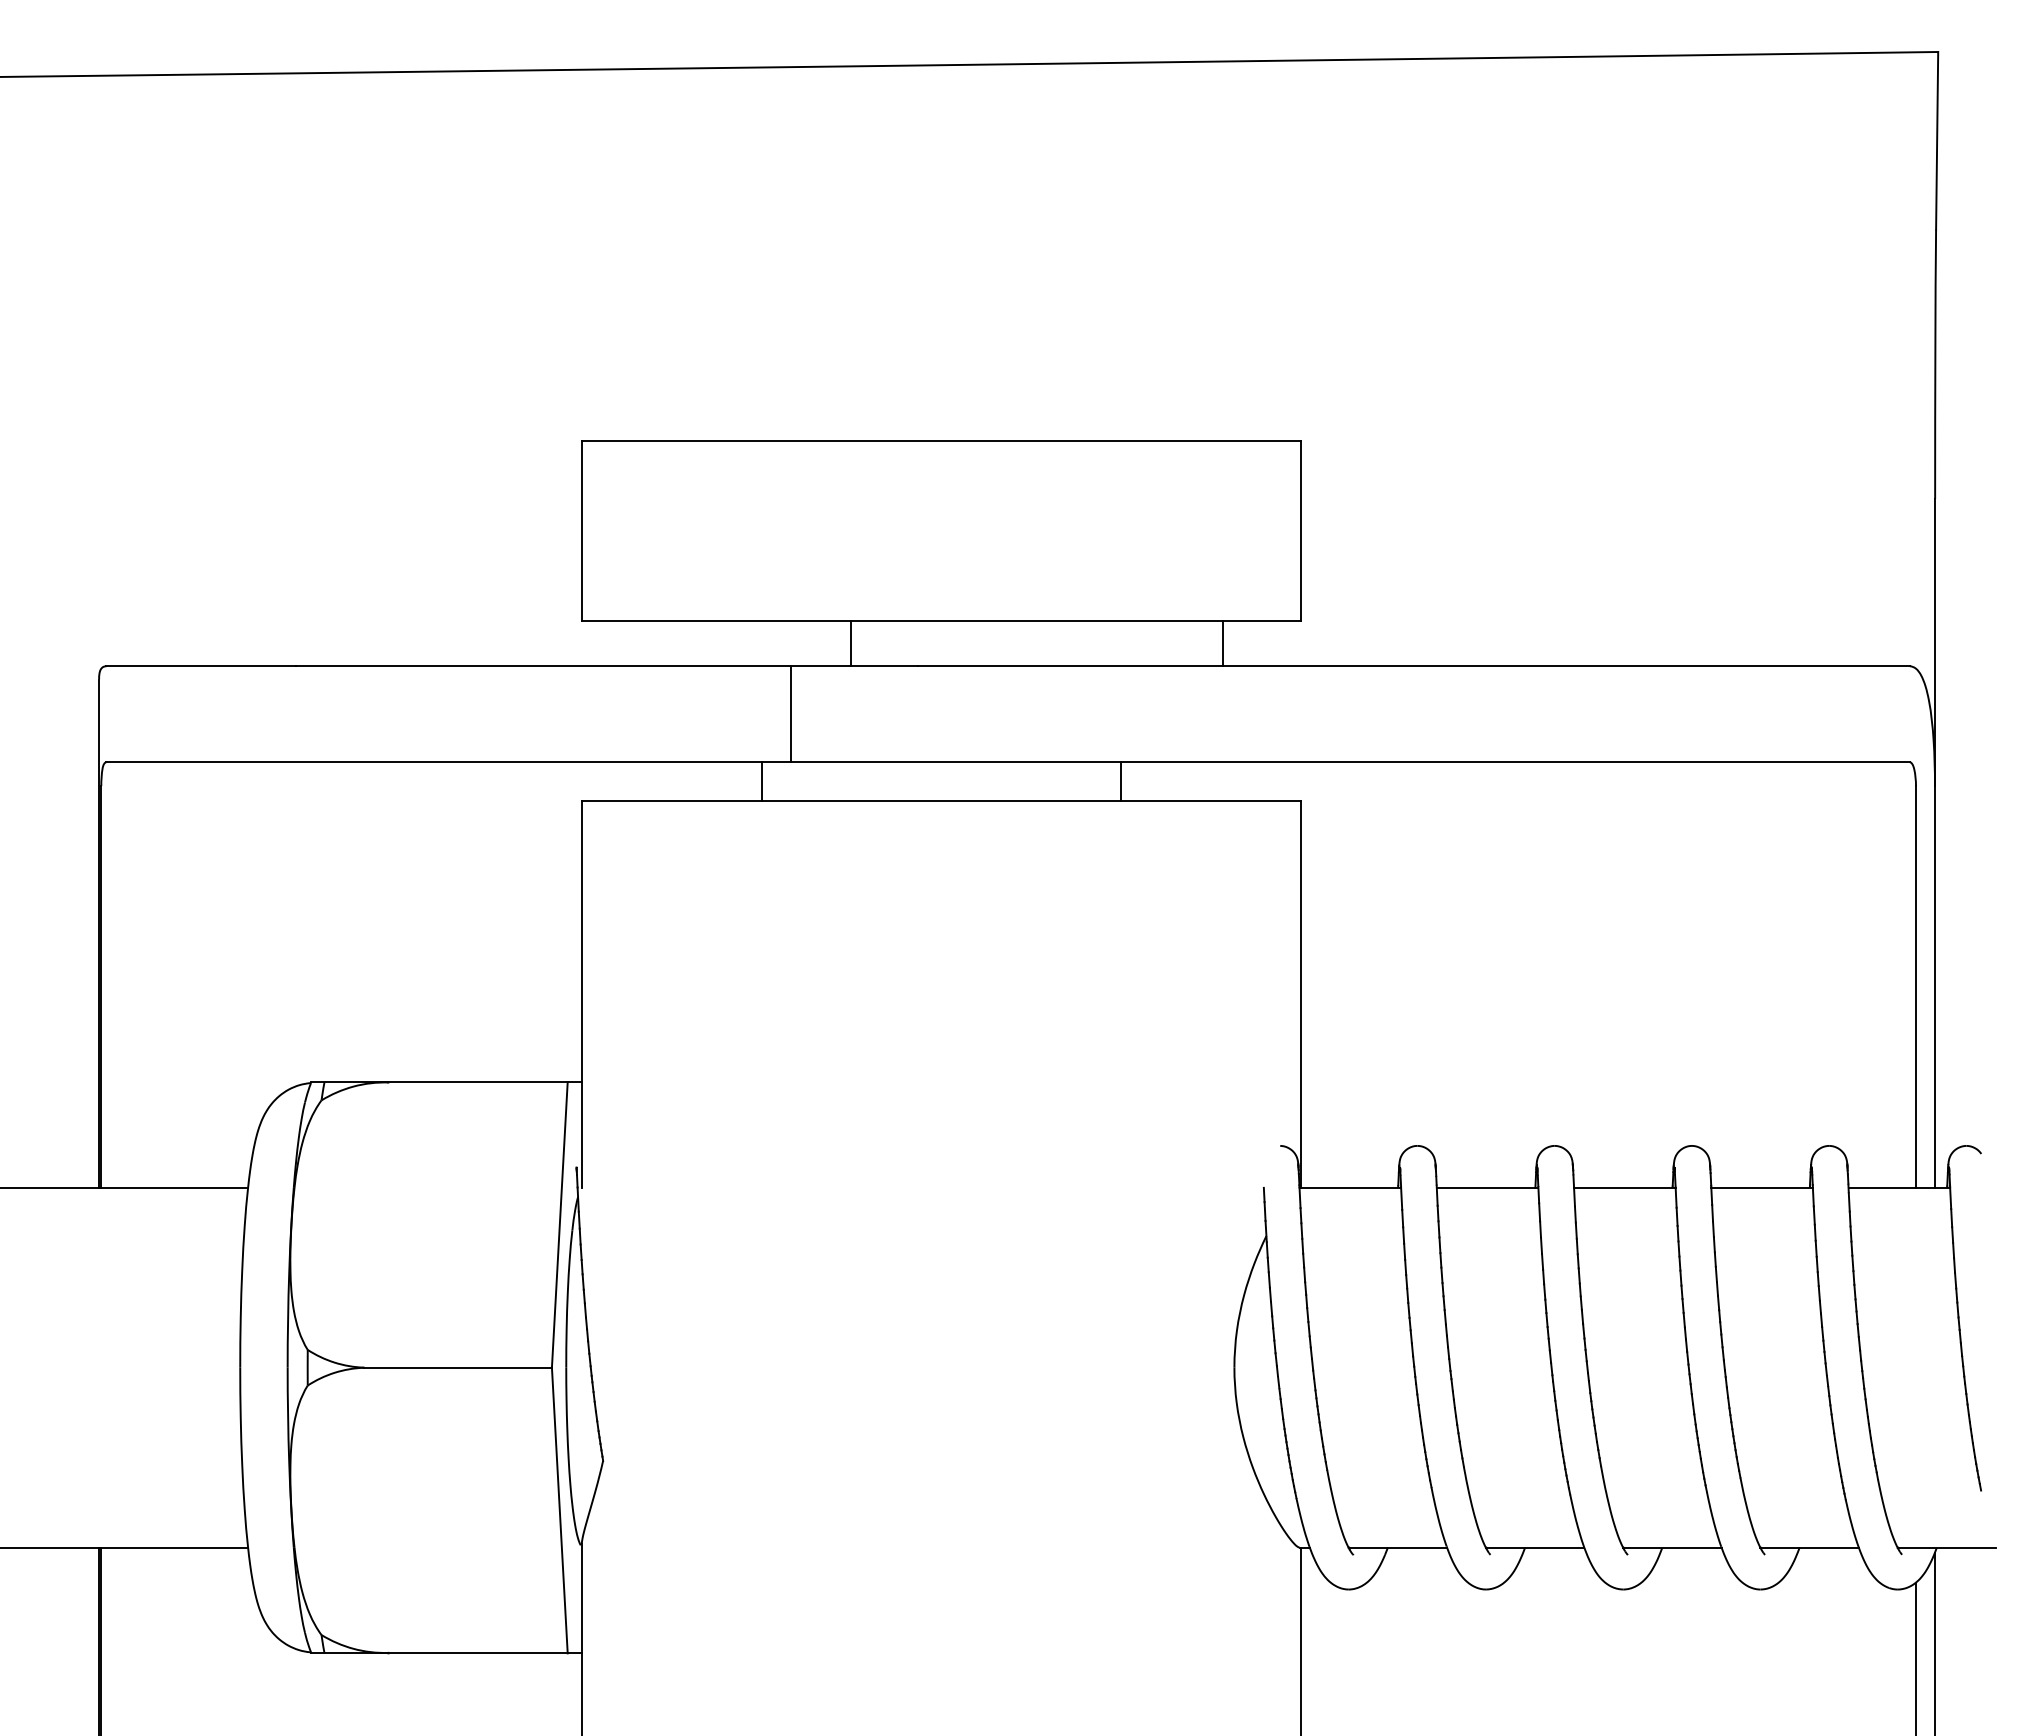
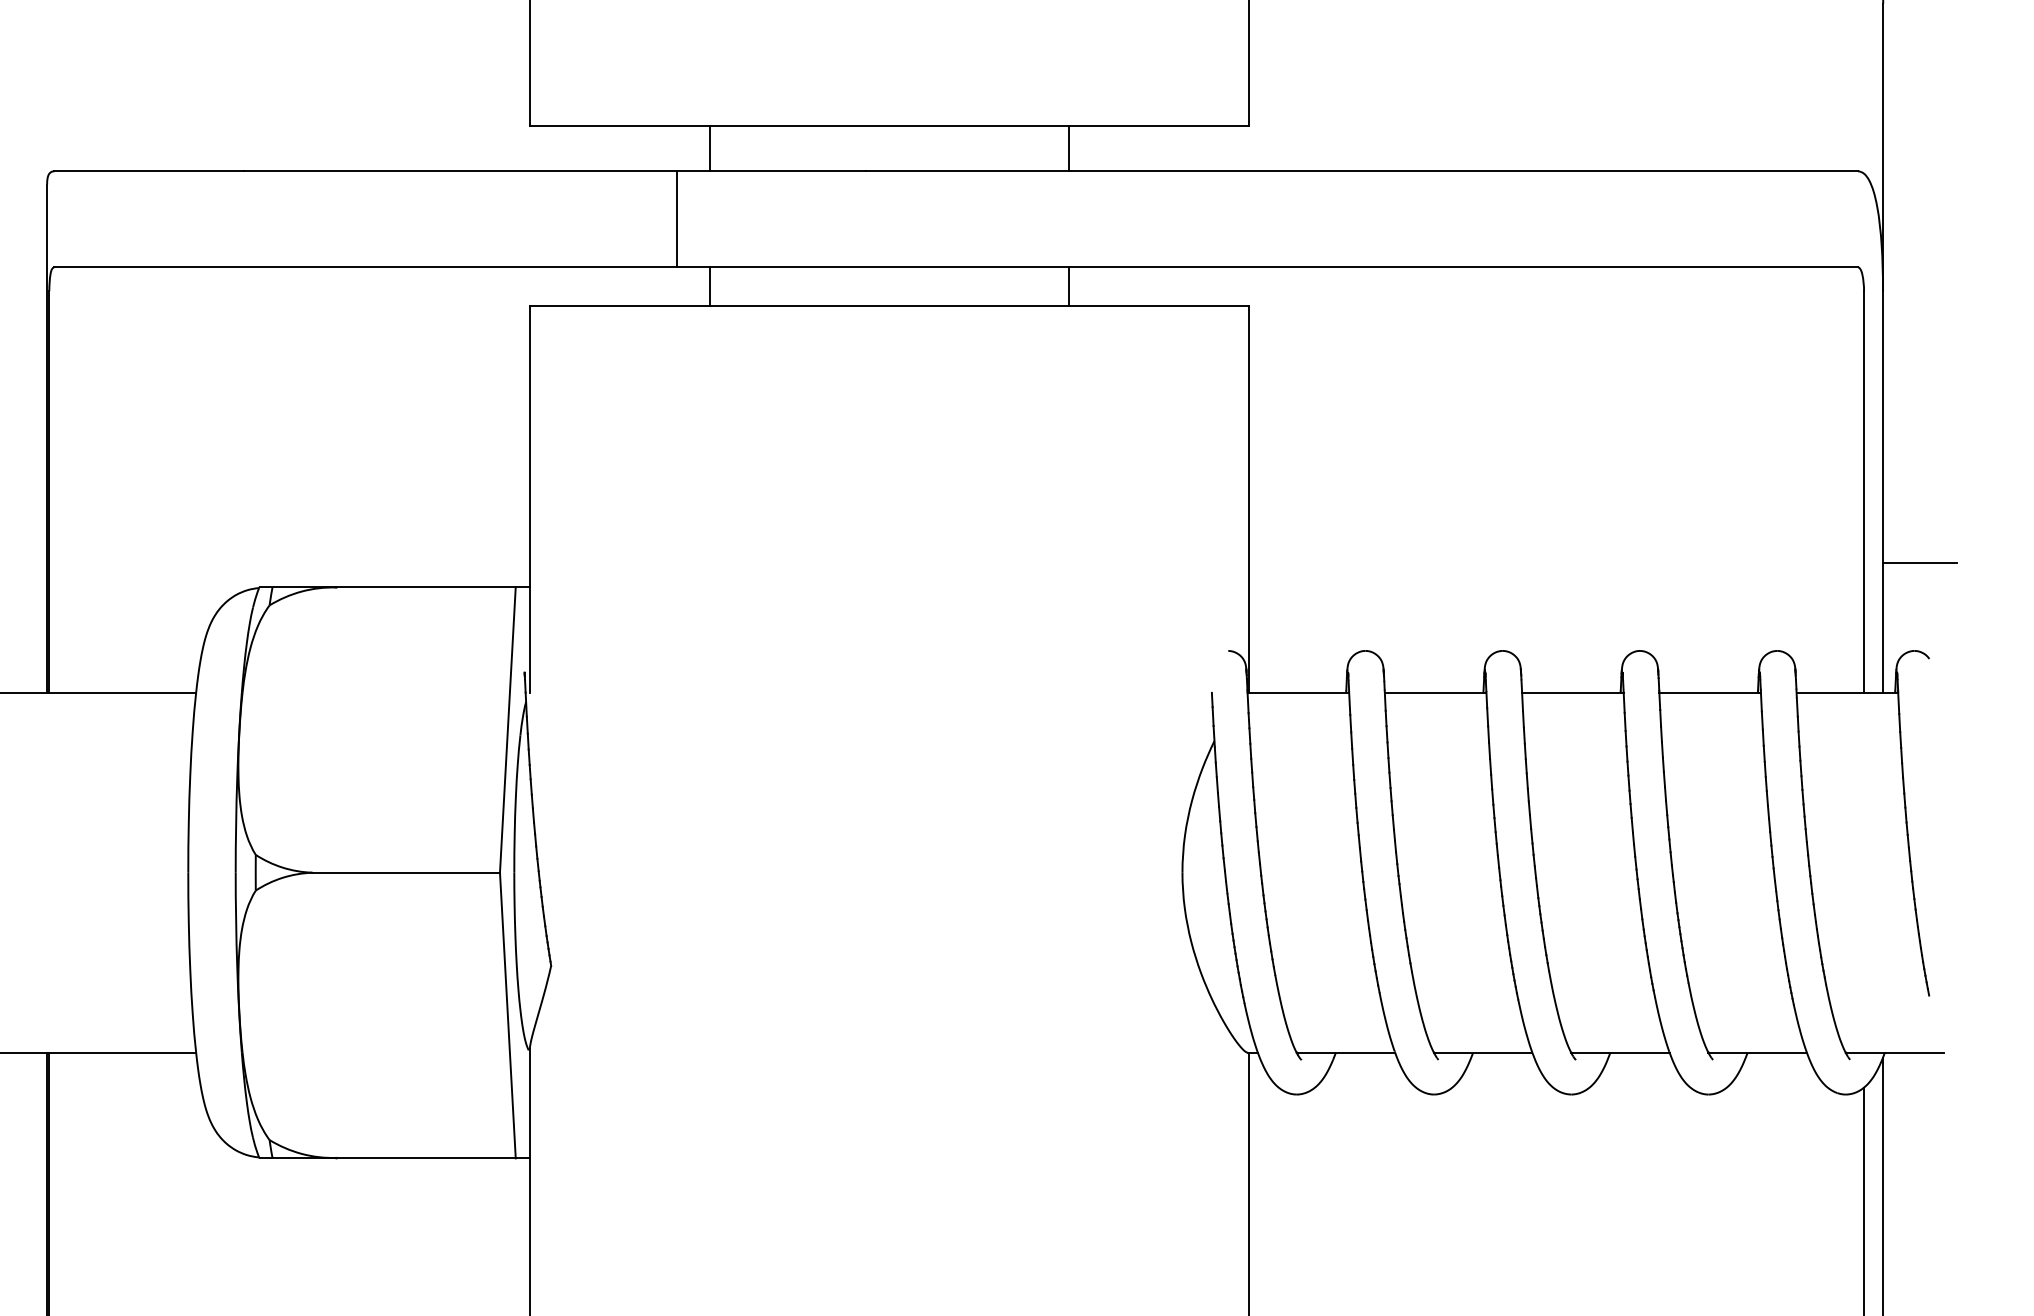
line: (850, 643) -> (709, 148), moved
line: (1223, 643) -> (1069, 148), moved
line: (790, 714) -> (676, 219), moved
line: (1971, 1058) -> (1919, 563), added

